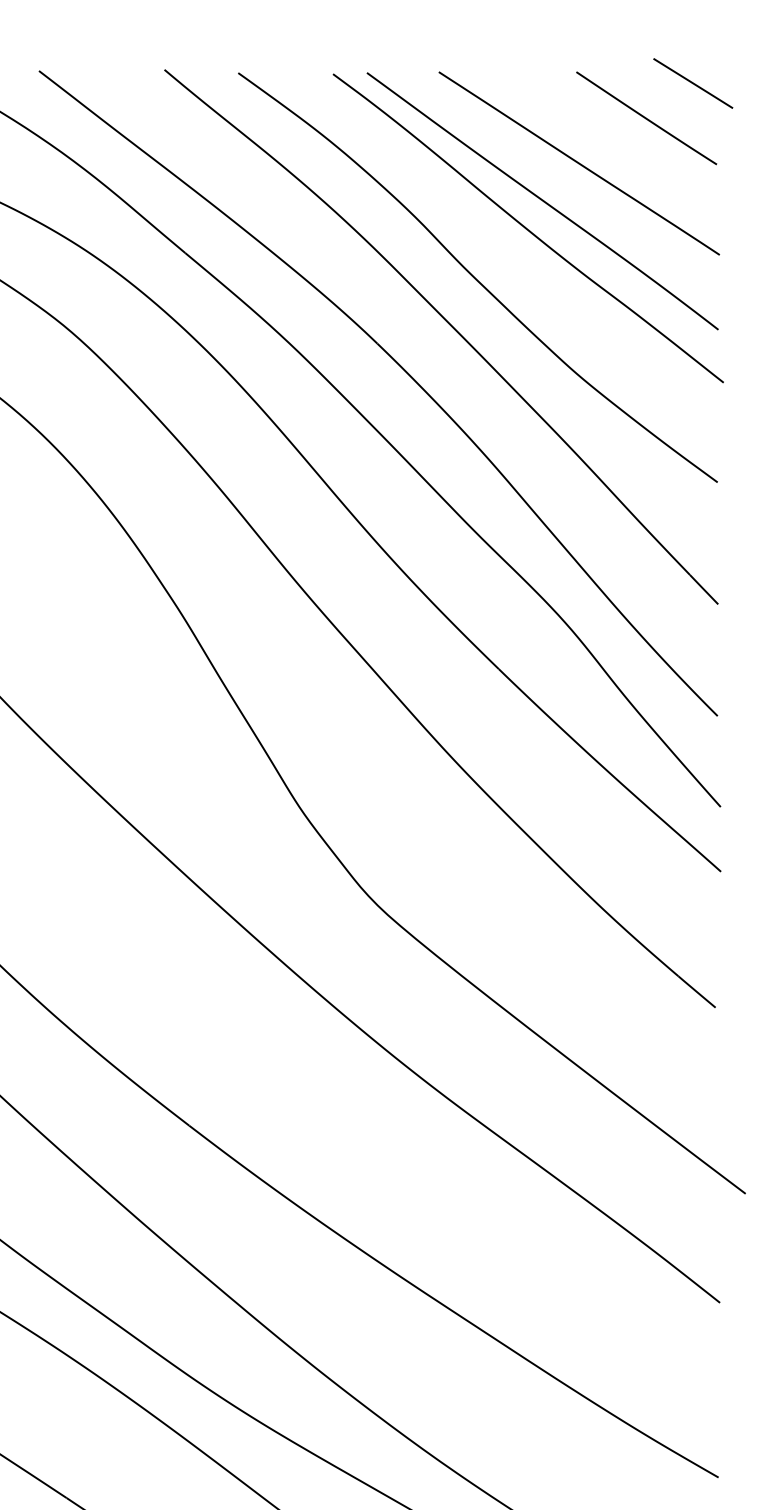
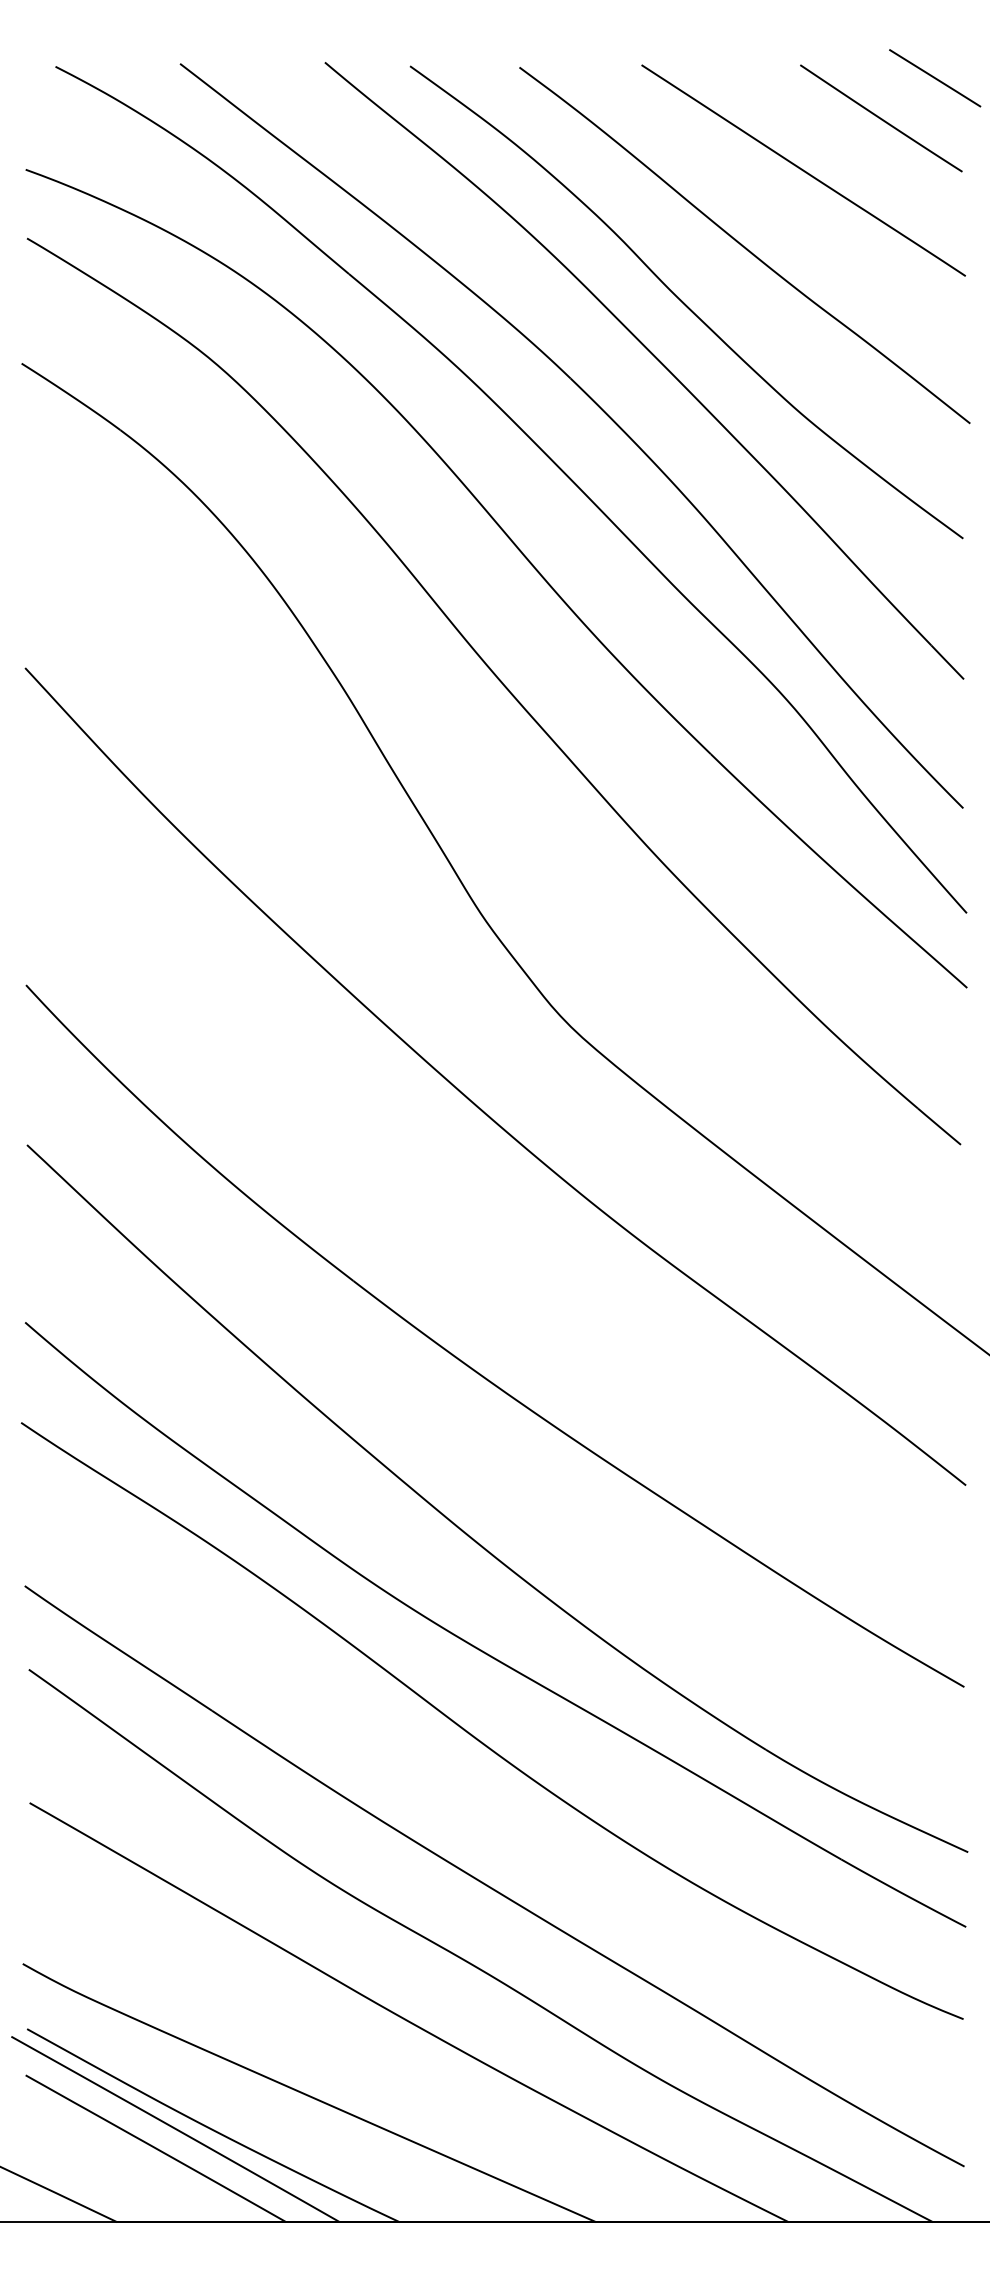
curve: (542, 200) -> (761, 213), removed

